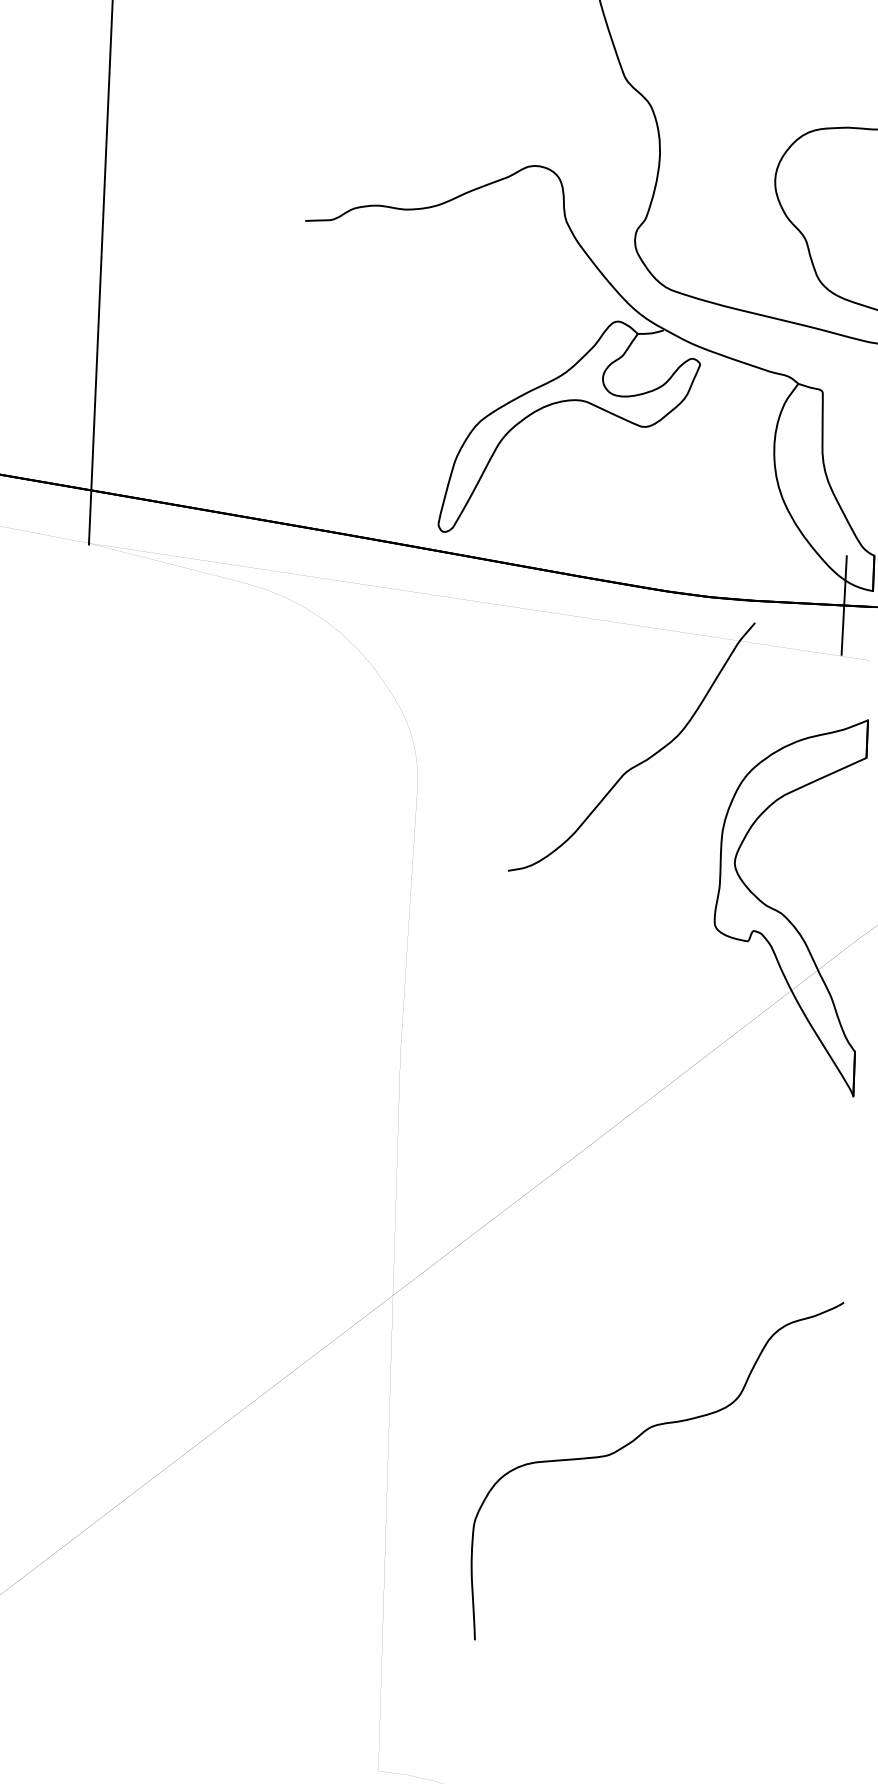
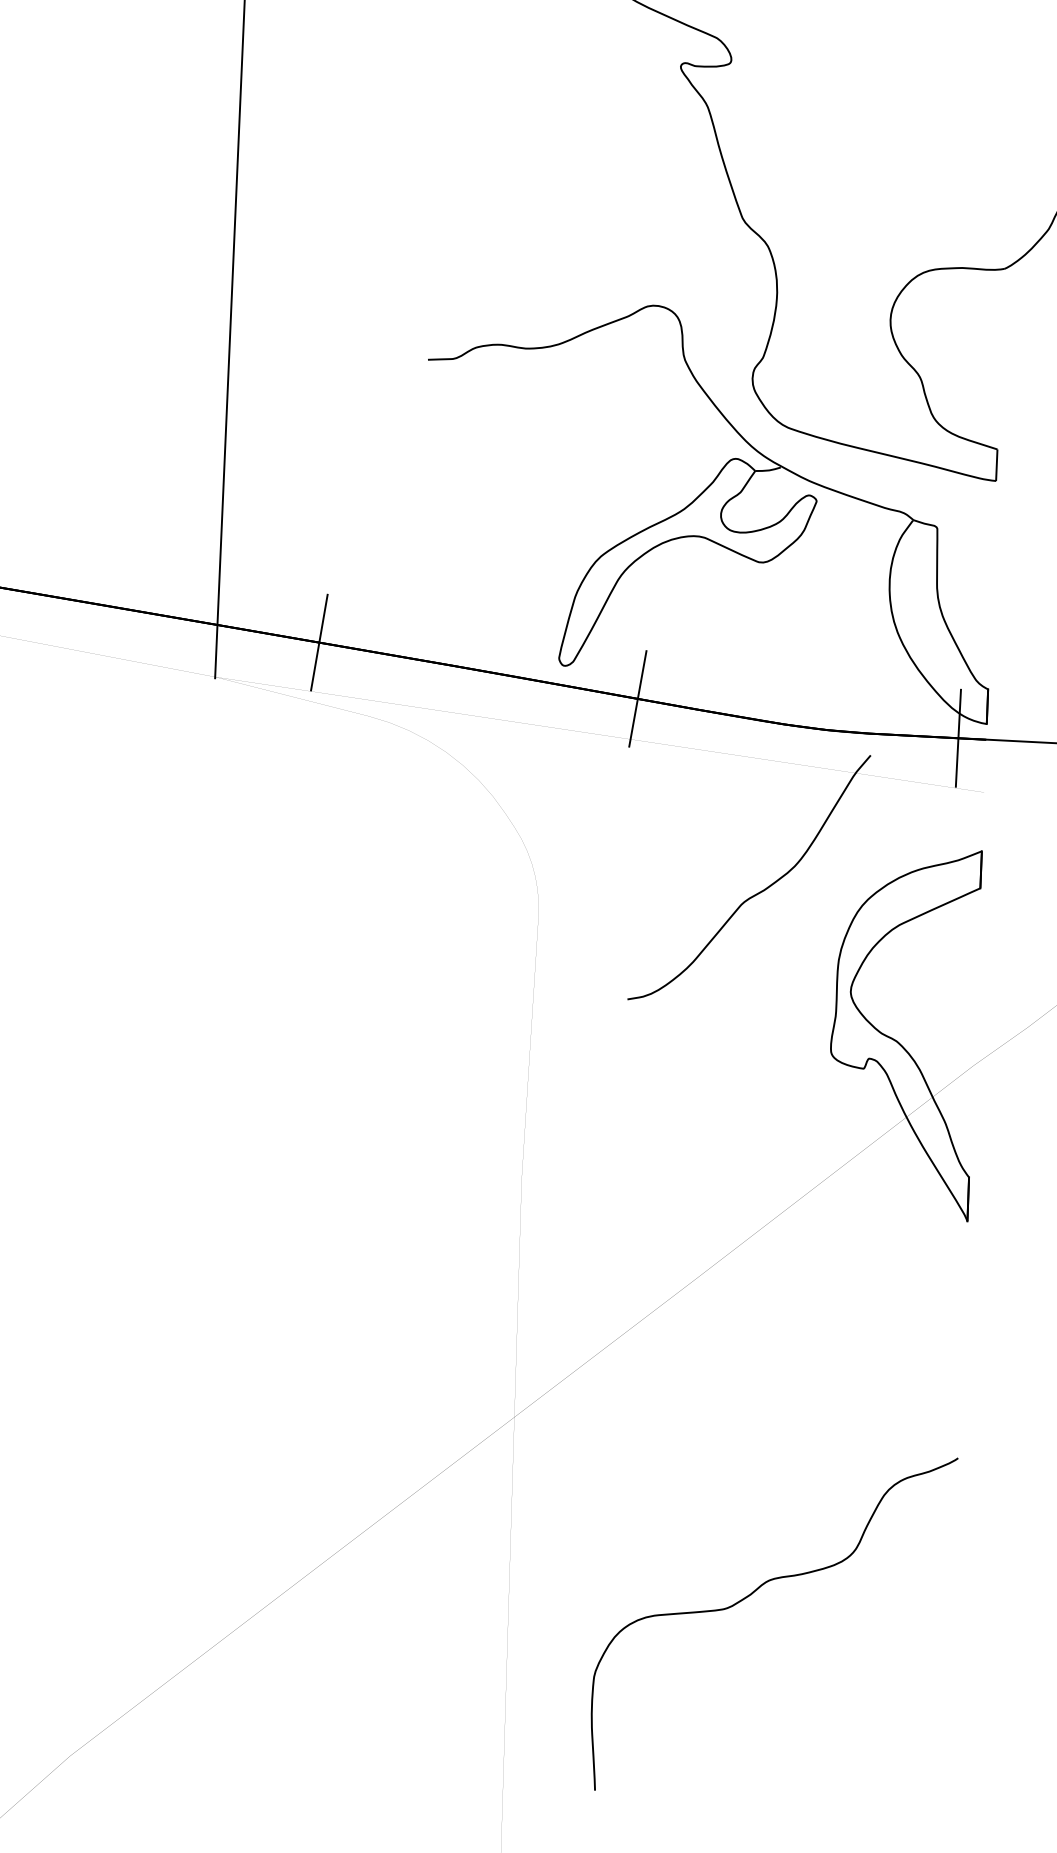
line: (194, 508) -> (319, 642), added
line: (518, 565) -> (637, 698), added
curve: (633, 1442) -> (751, 1595), moved

